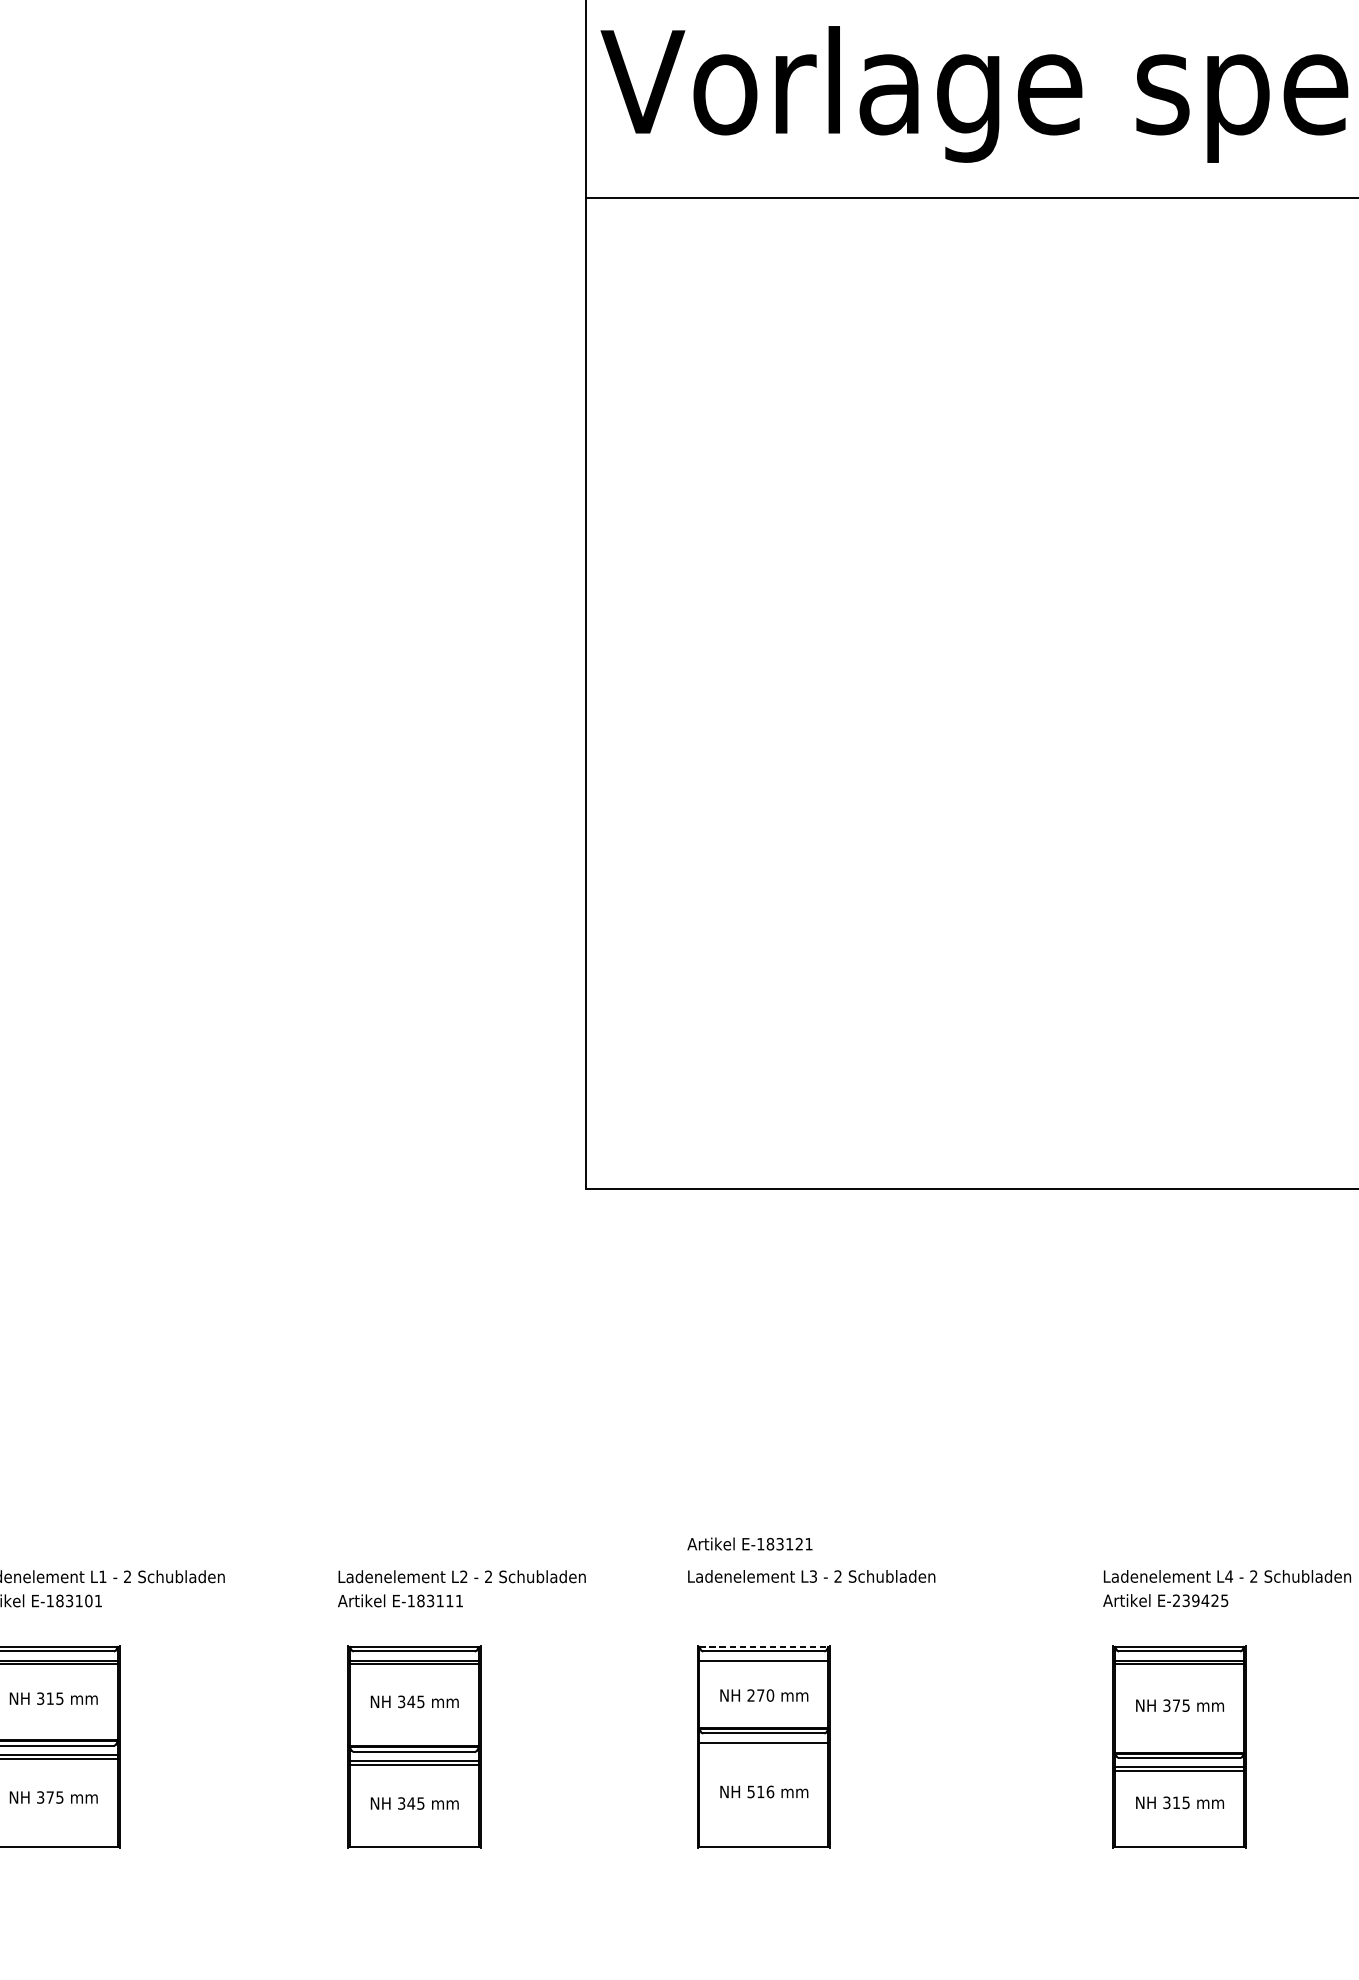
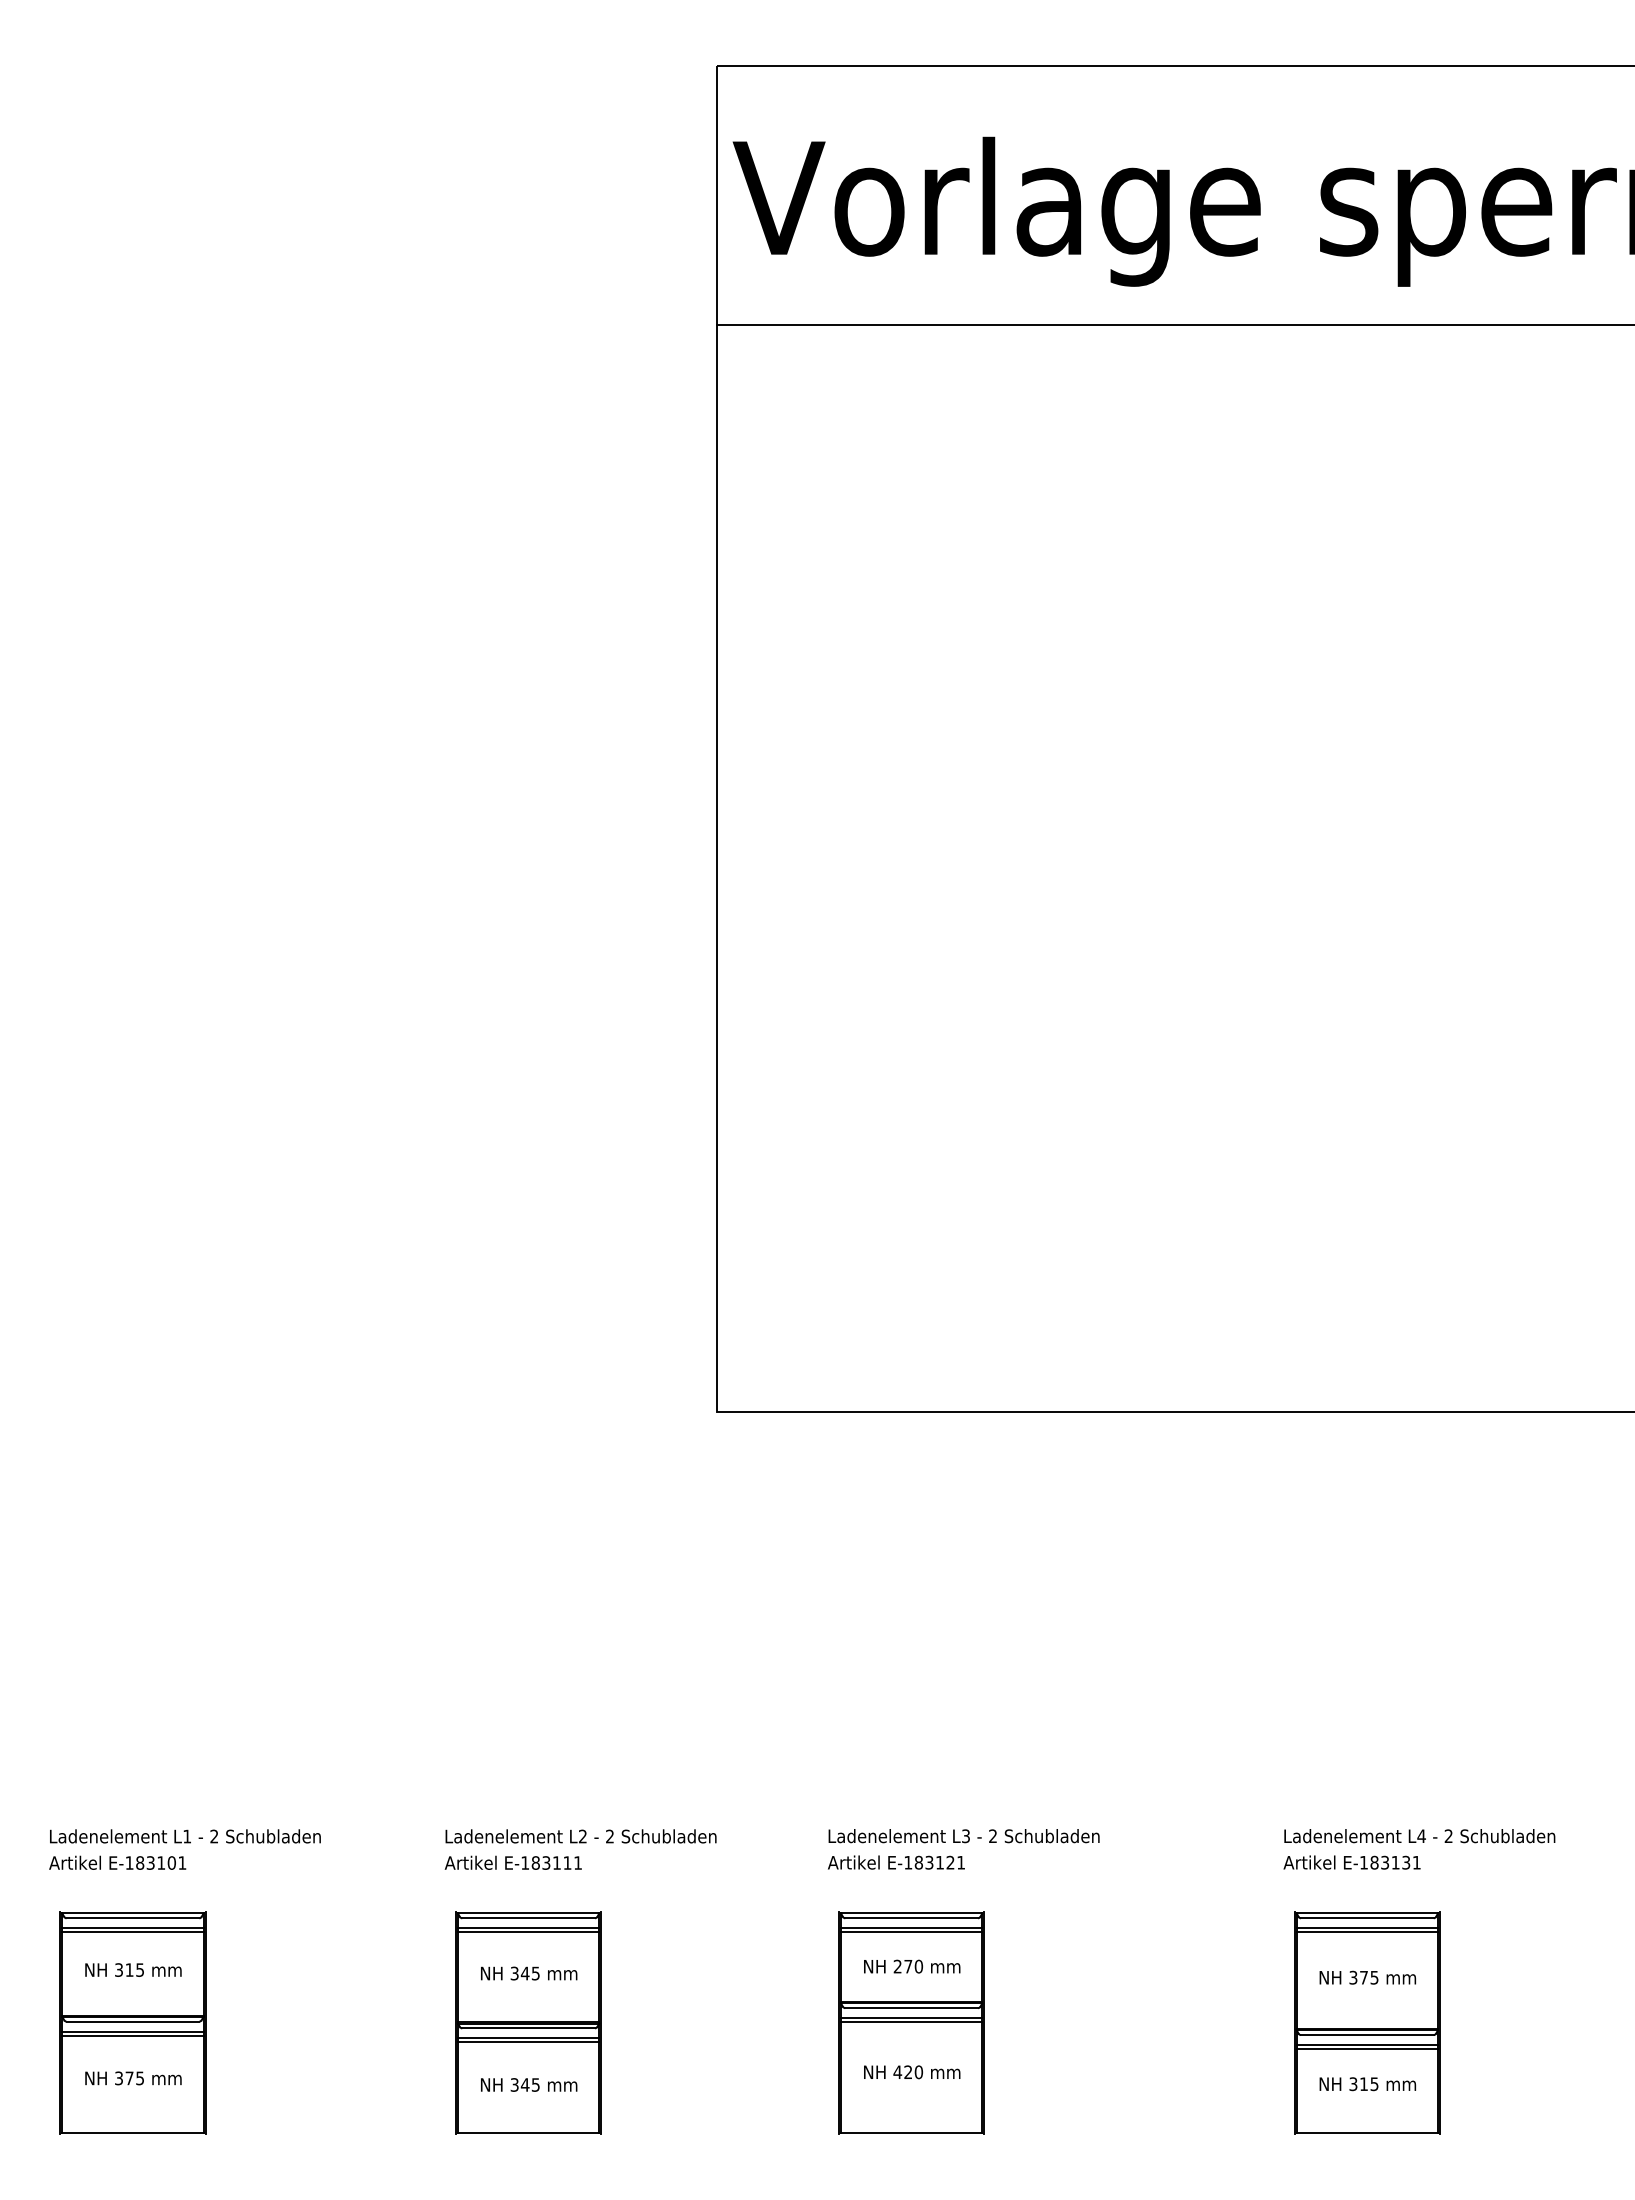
text: (750, 1543) -> (896, 1862), moved
text: (1200, 1600) -> (1390, 1862), E-239425 -> E-183131
line: (763, 1647) -> (911, 1913), dashed -> solid
line: (763, 1664) -> (911, 1932), added
line: (763, 1746) -> (911, 2022), added
text: (760, 1792) -> (908, 2072), 516 -> 420

